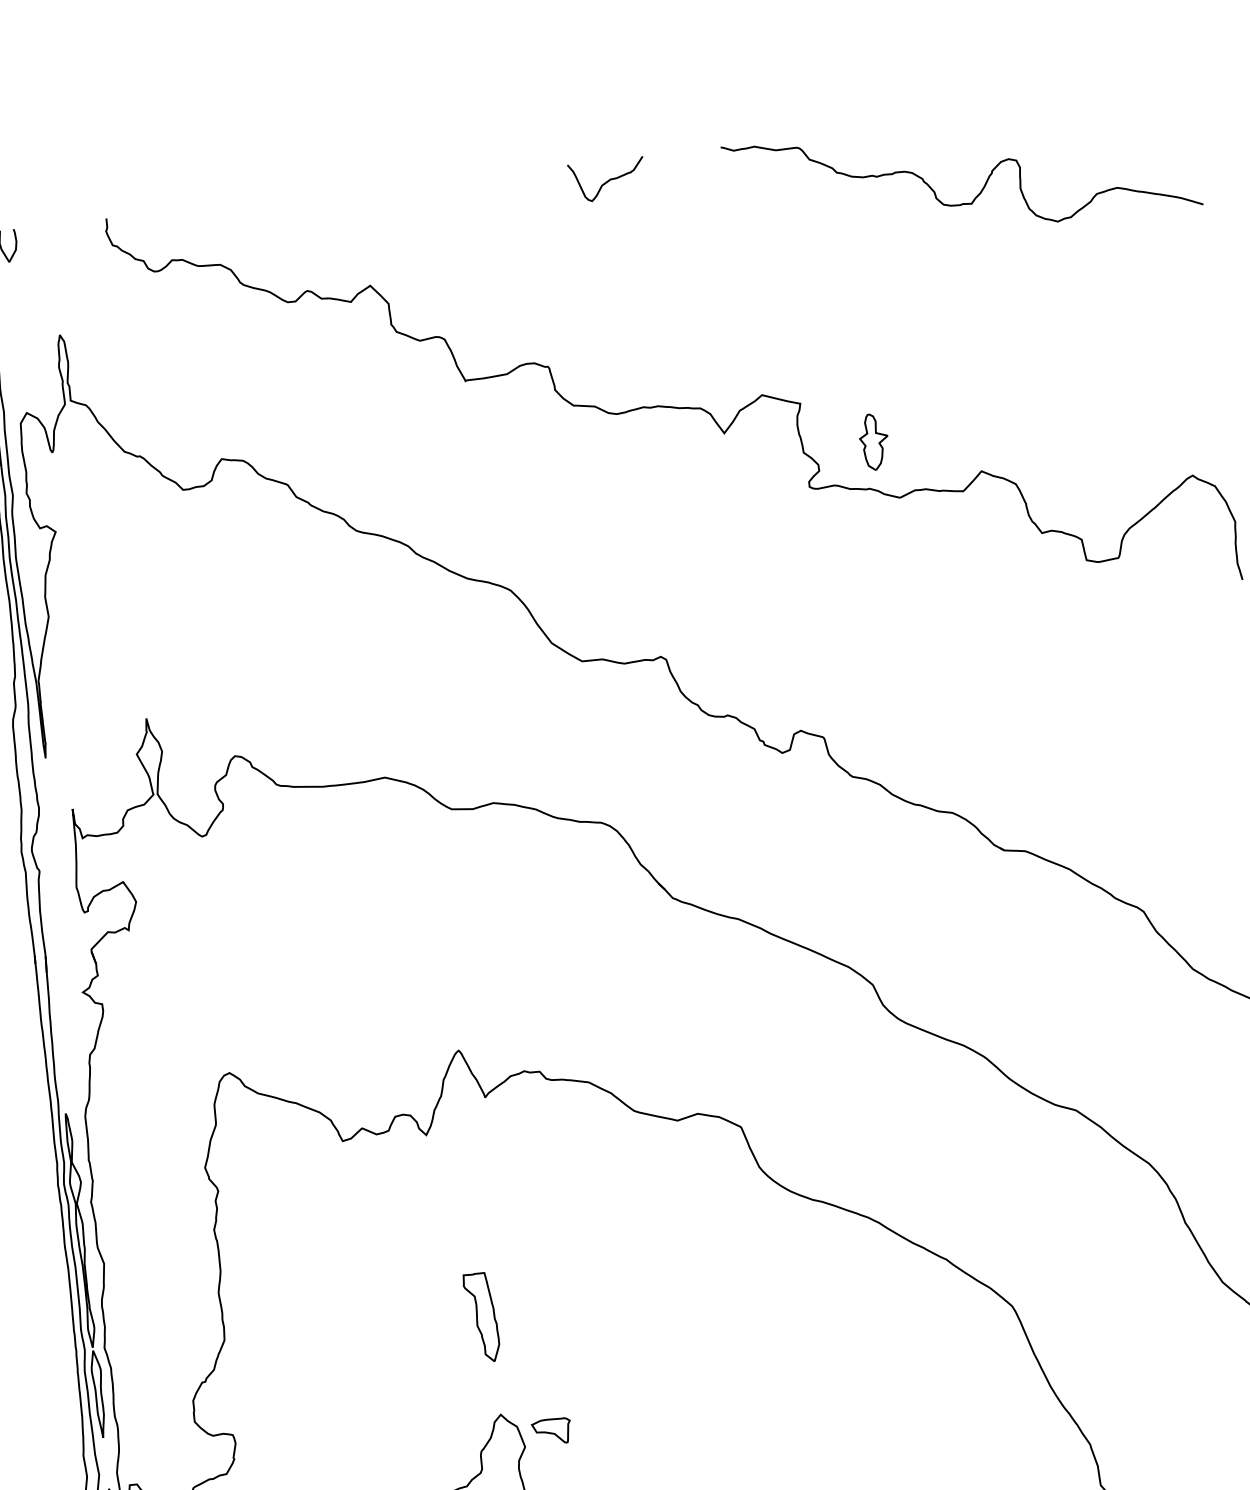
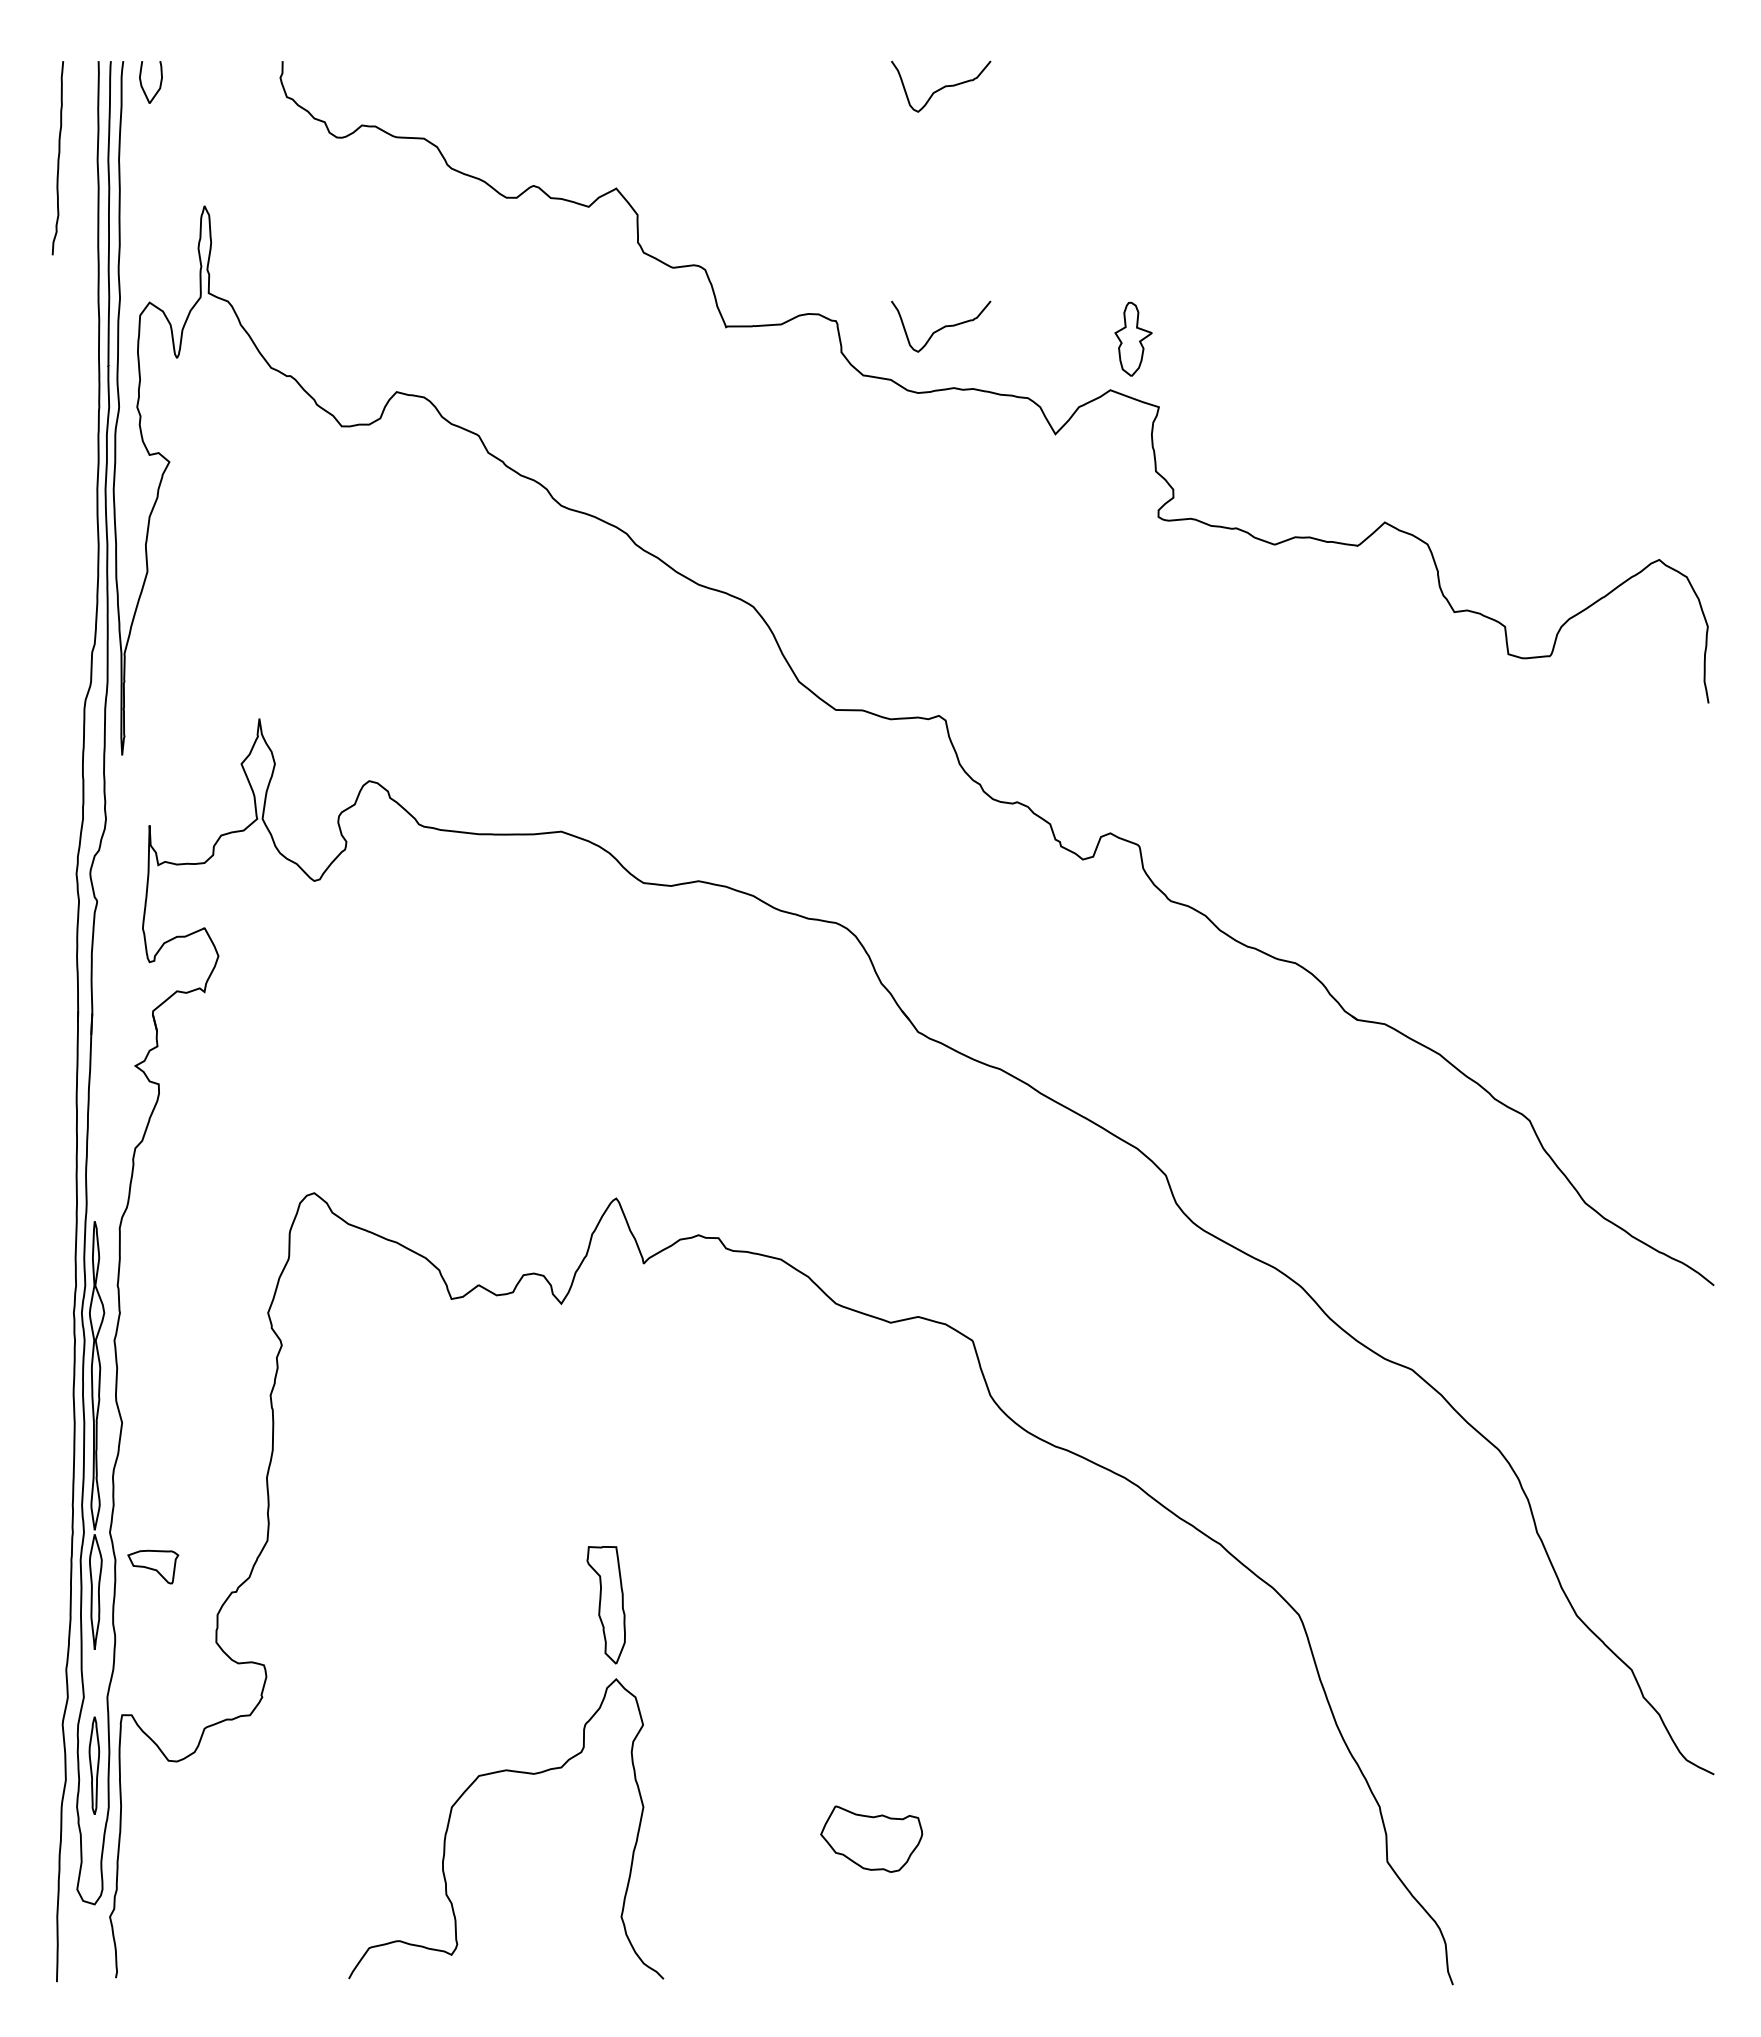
curve: (981, 190) -> (1426, 156), removed
curve: (628, 362) -> (941, 327), added
part: (874, 441) -> (1133, 338), moved
part: (481, 1318) -> (605, 1605), moved
part: (552, 1431) -> (153, 1566), moved

